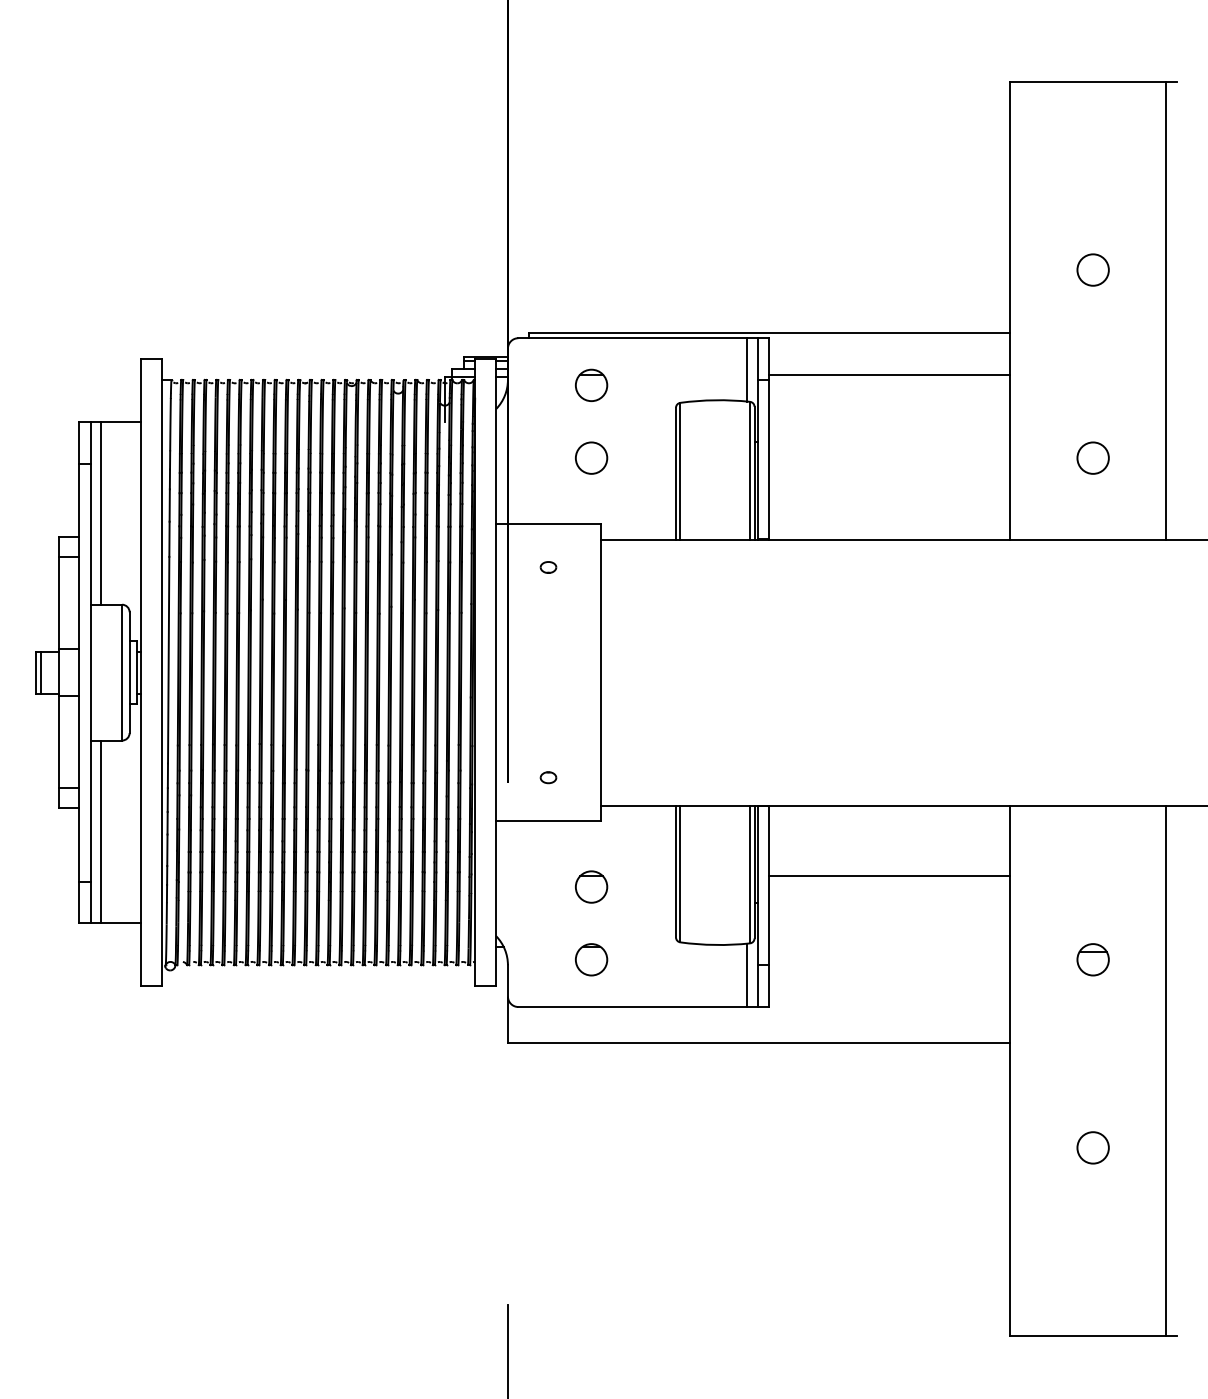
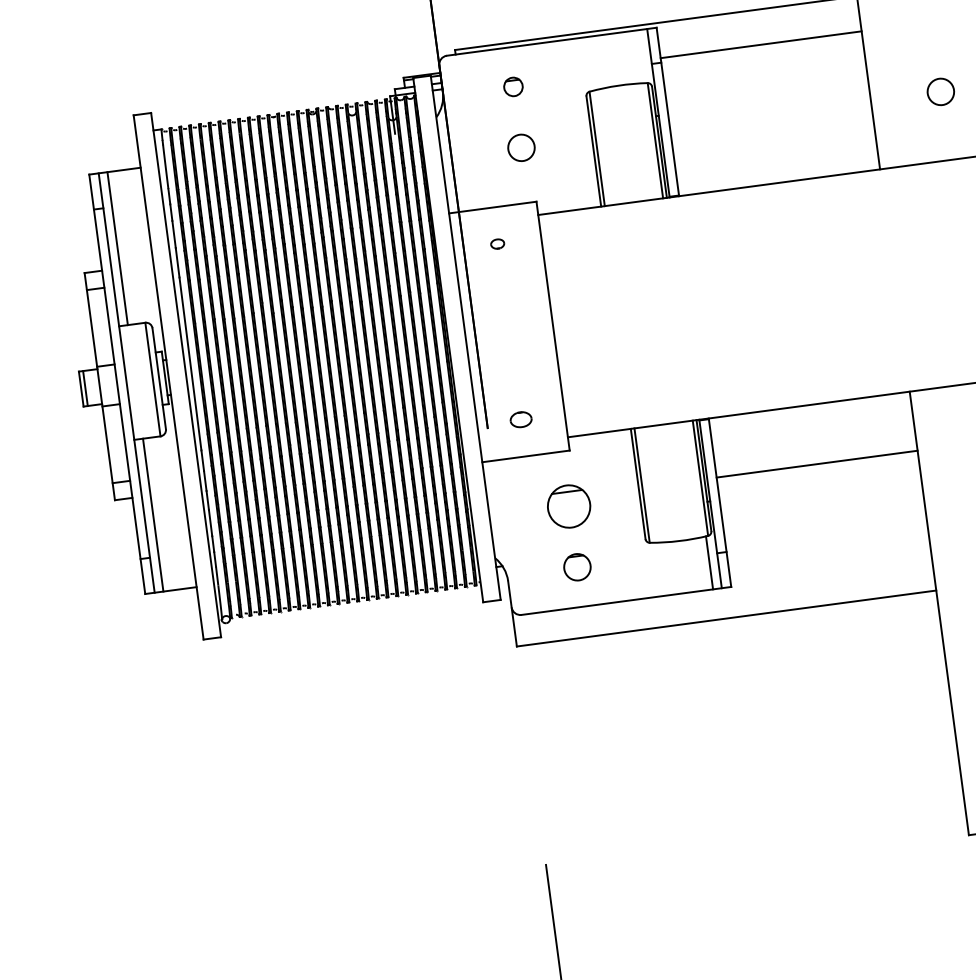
line: (747, 369) -> (641, 56), removed
part: (591, 384) -> (513, 86), size x0.7
part: (548, 777) -> (521, 419), size x1.6
part: (591, 886) -> (569, 506), size x1.6

